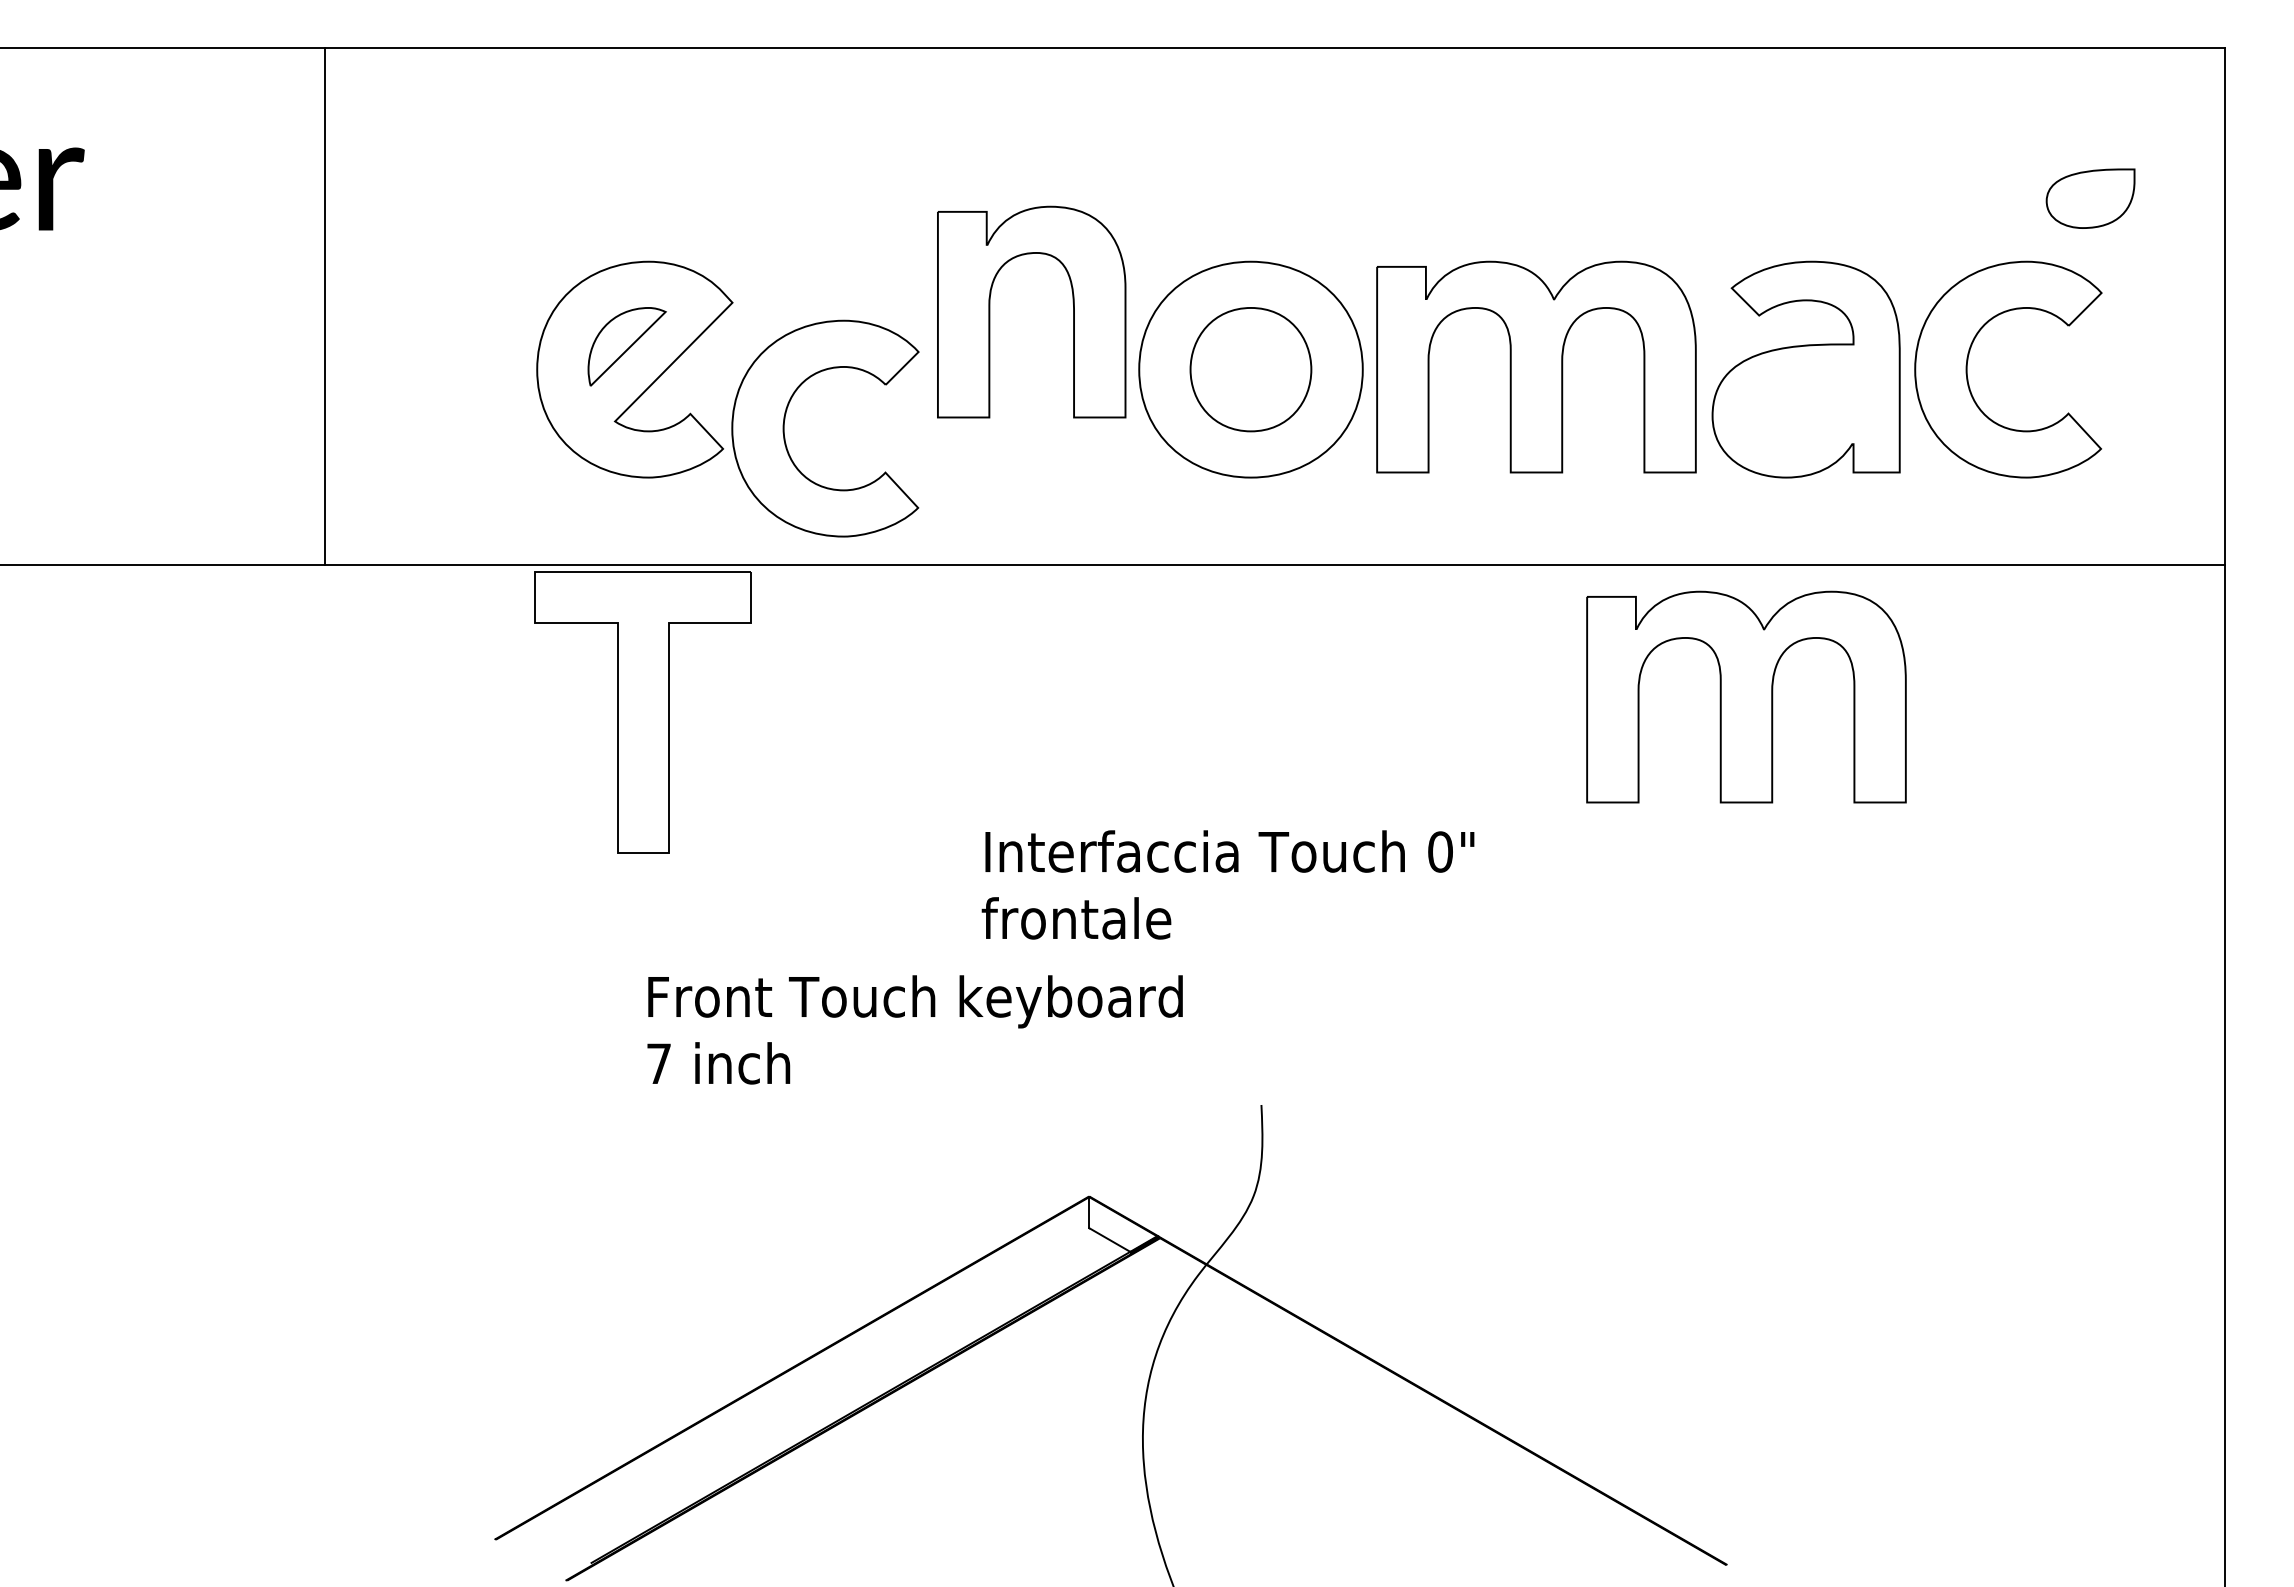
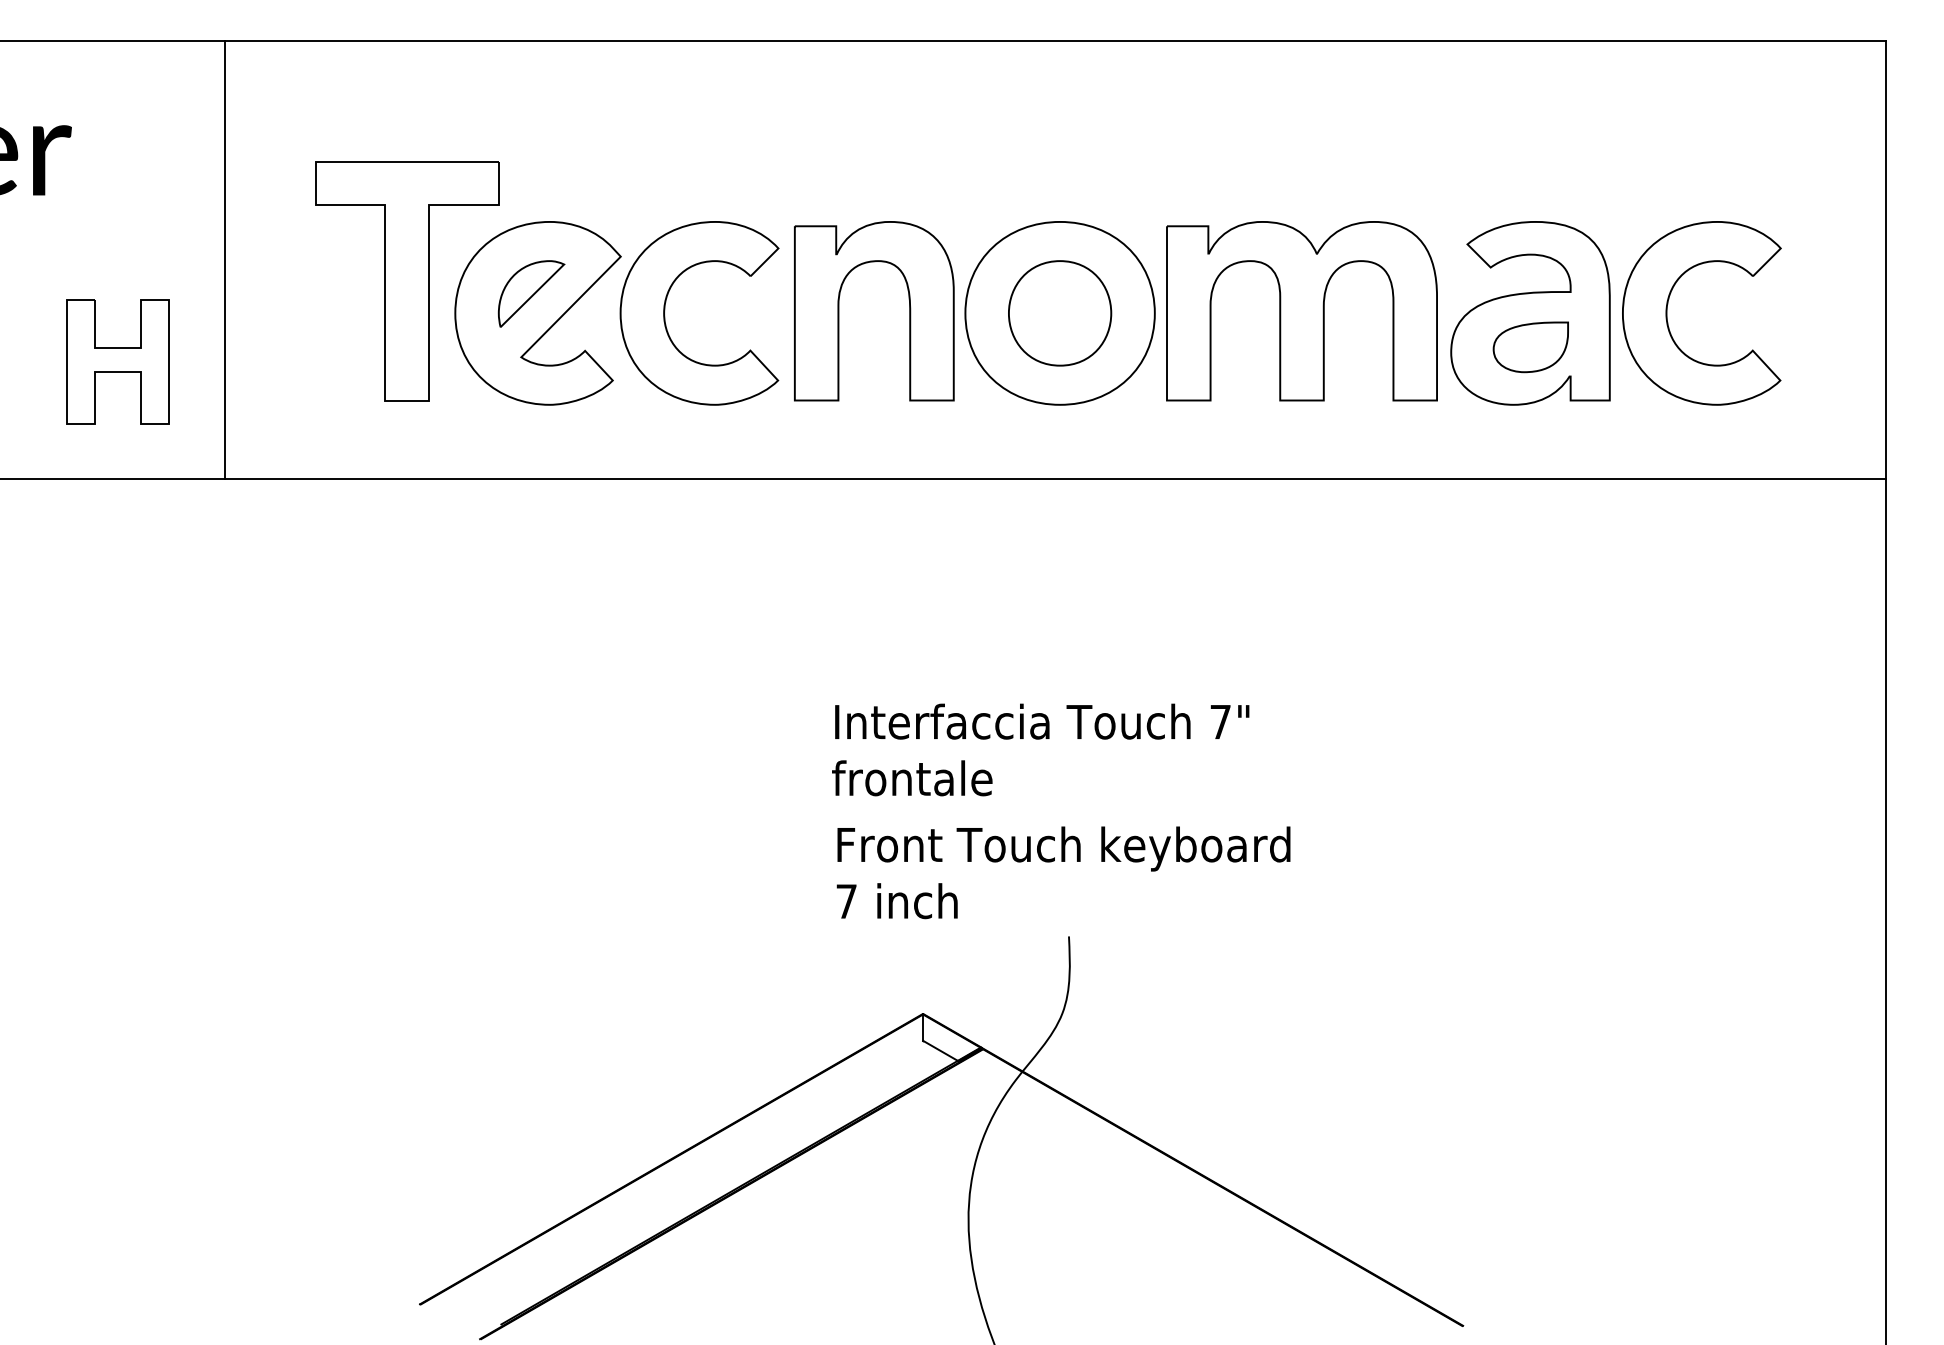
part: (2090, 198) -> (1530, 347), moved
line: (325, 306) -> (225, 259), moved
part: (990, 311) -> (839, 310), moved
part: (785, 419) -> (665, 305), moved
part: (138, 426) -> (117, 361), added
part: (1746, 696) -> (1479, 590), removed
part: (642, 712) -> (406, 281), moved
text: (1440, 851) -> (1220, 721), 0" -> 7"
text: (914, 1029) -> (1063, 872), moved

